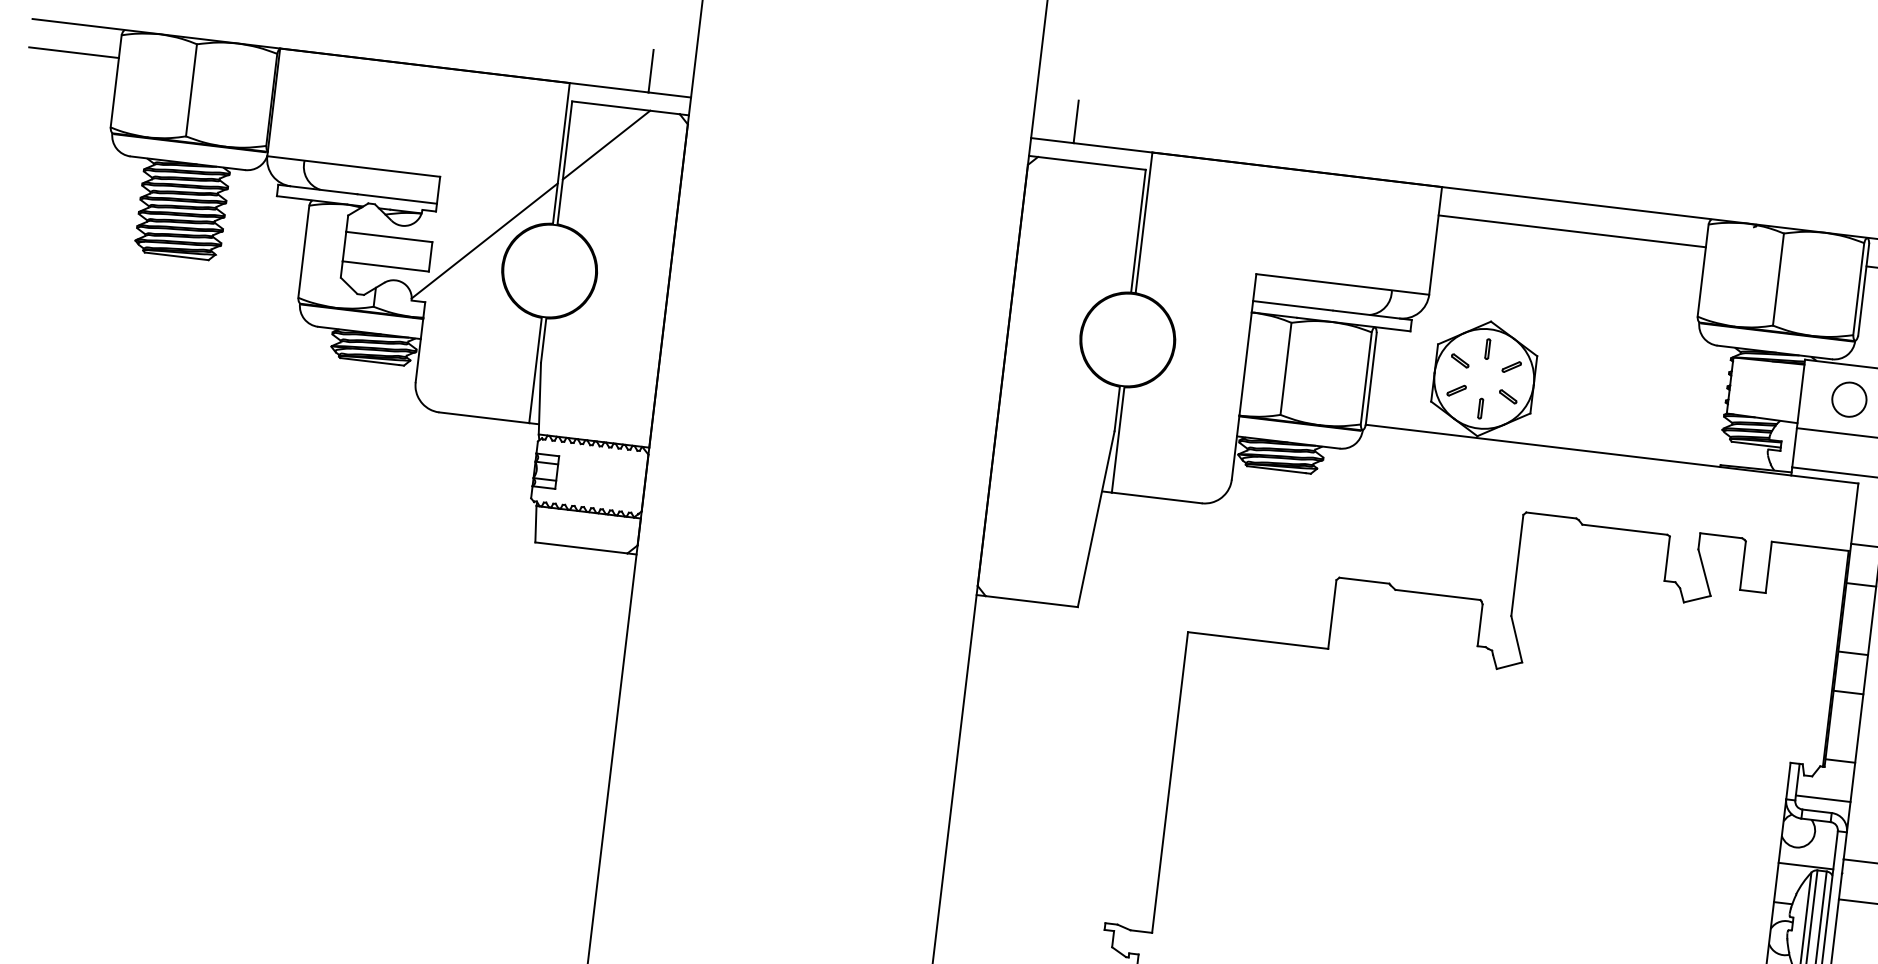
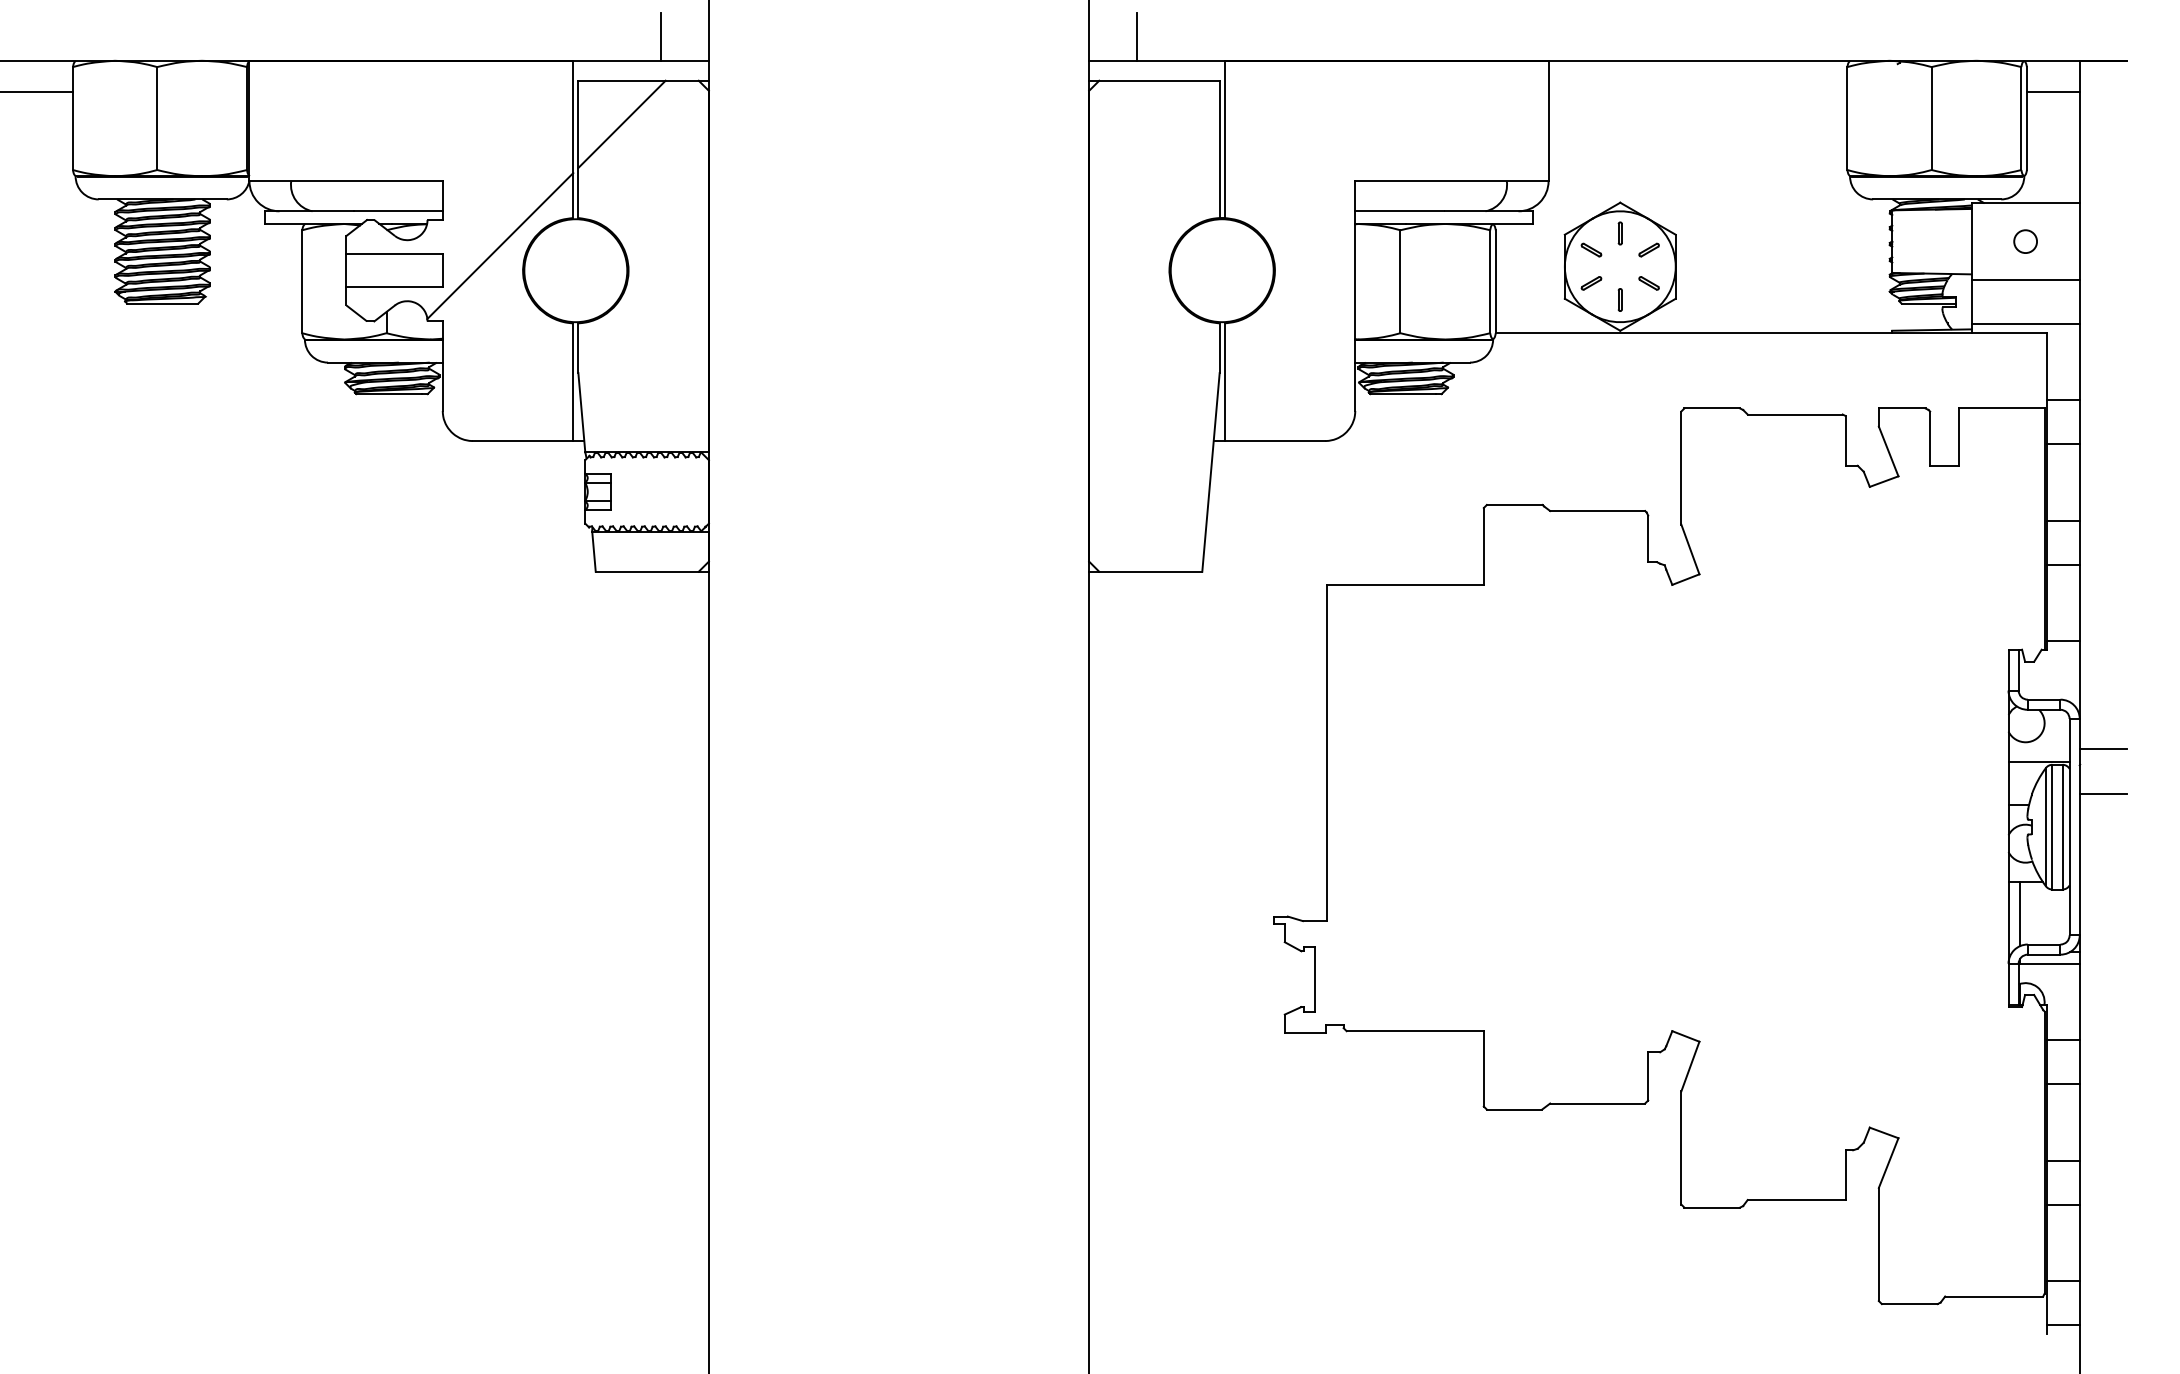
line: (1571, 231) -> (1697, 92), removed
circle: (1849, 399) -> (2025, 241), size x0.6
line: (1822, 799) -> (2048, 685), removed

